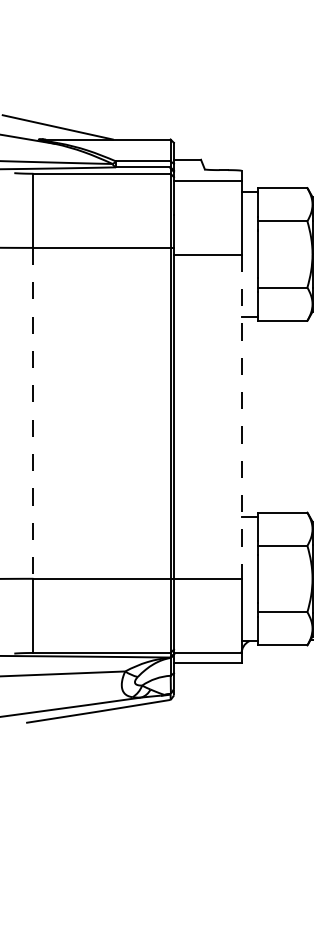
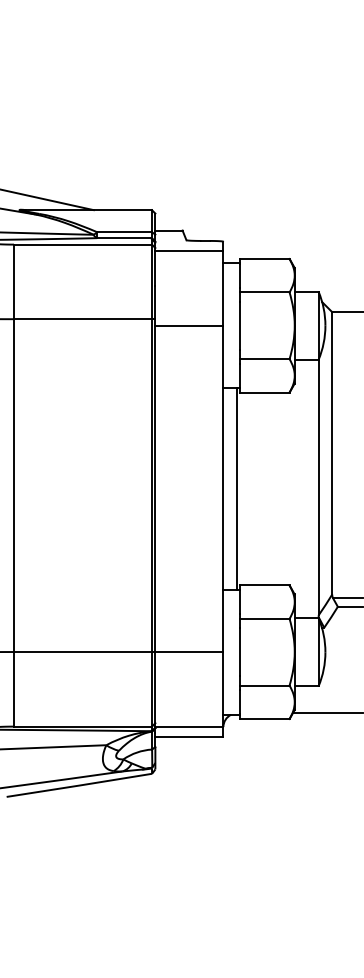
line: (33, 414) -> (14, 486), dashed -> solid
line: (255, 416) -> (237, 488), added
line: (241, 417) -> (223, 489), dashed -> solid

